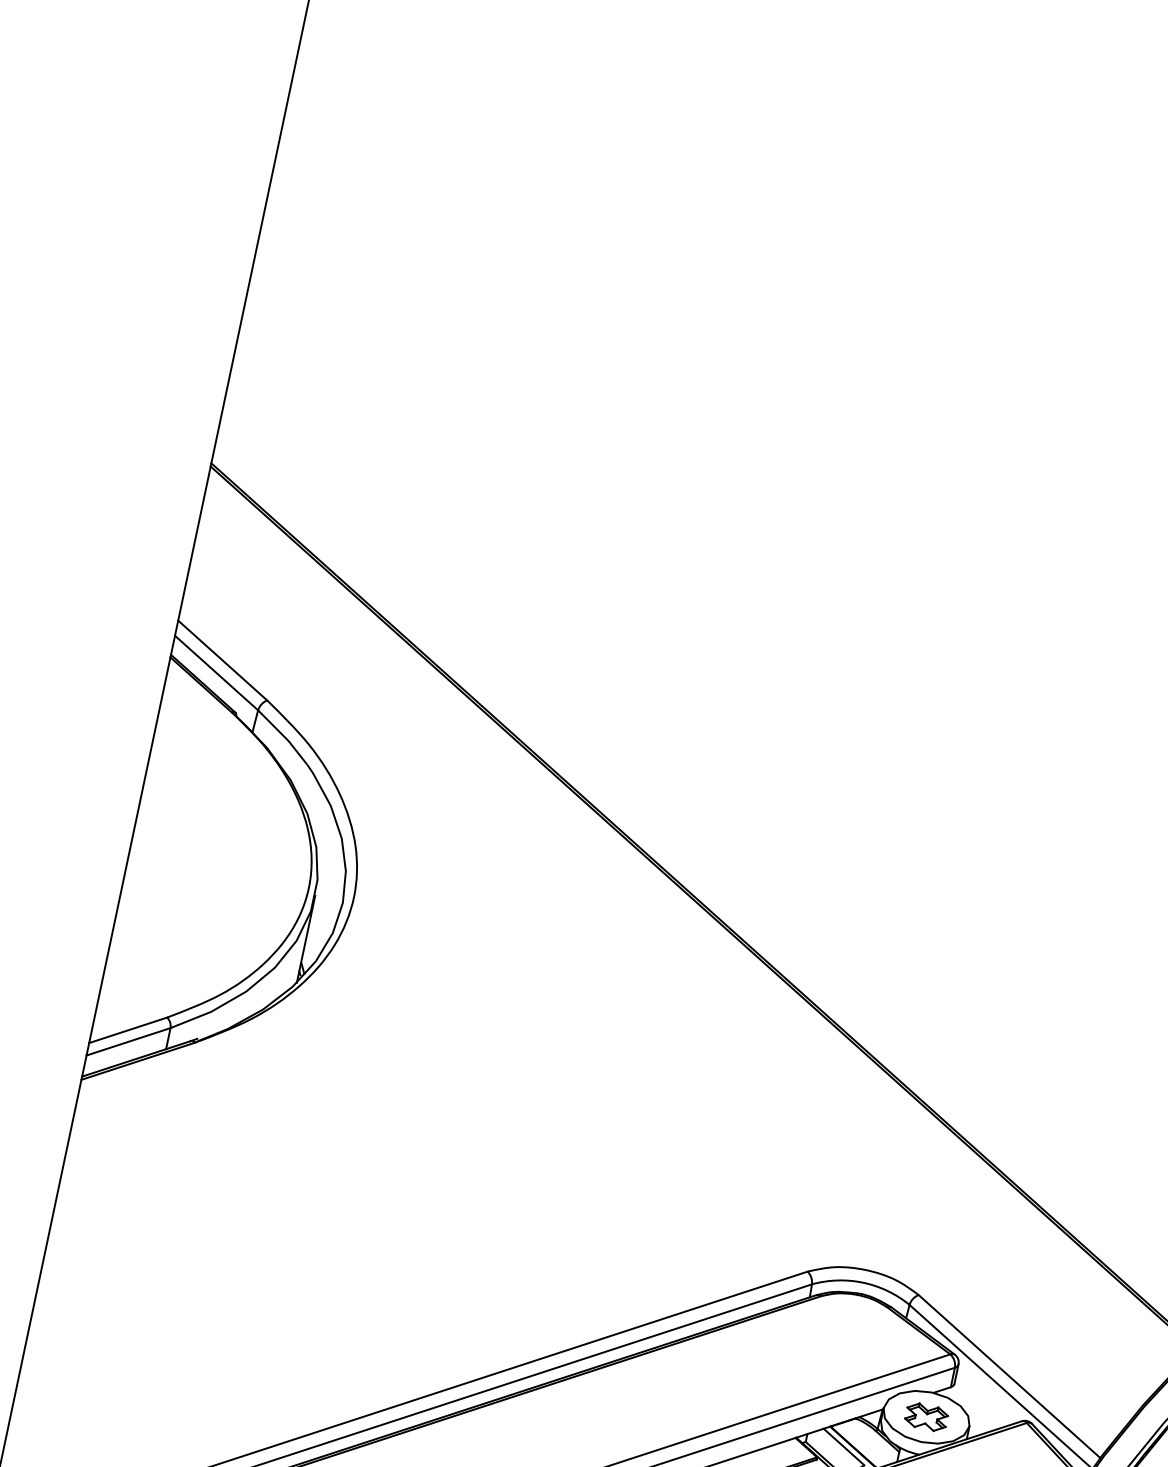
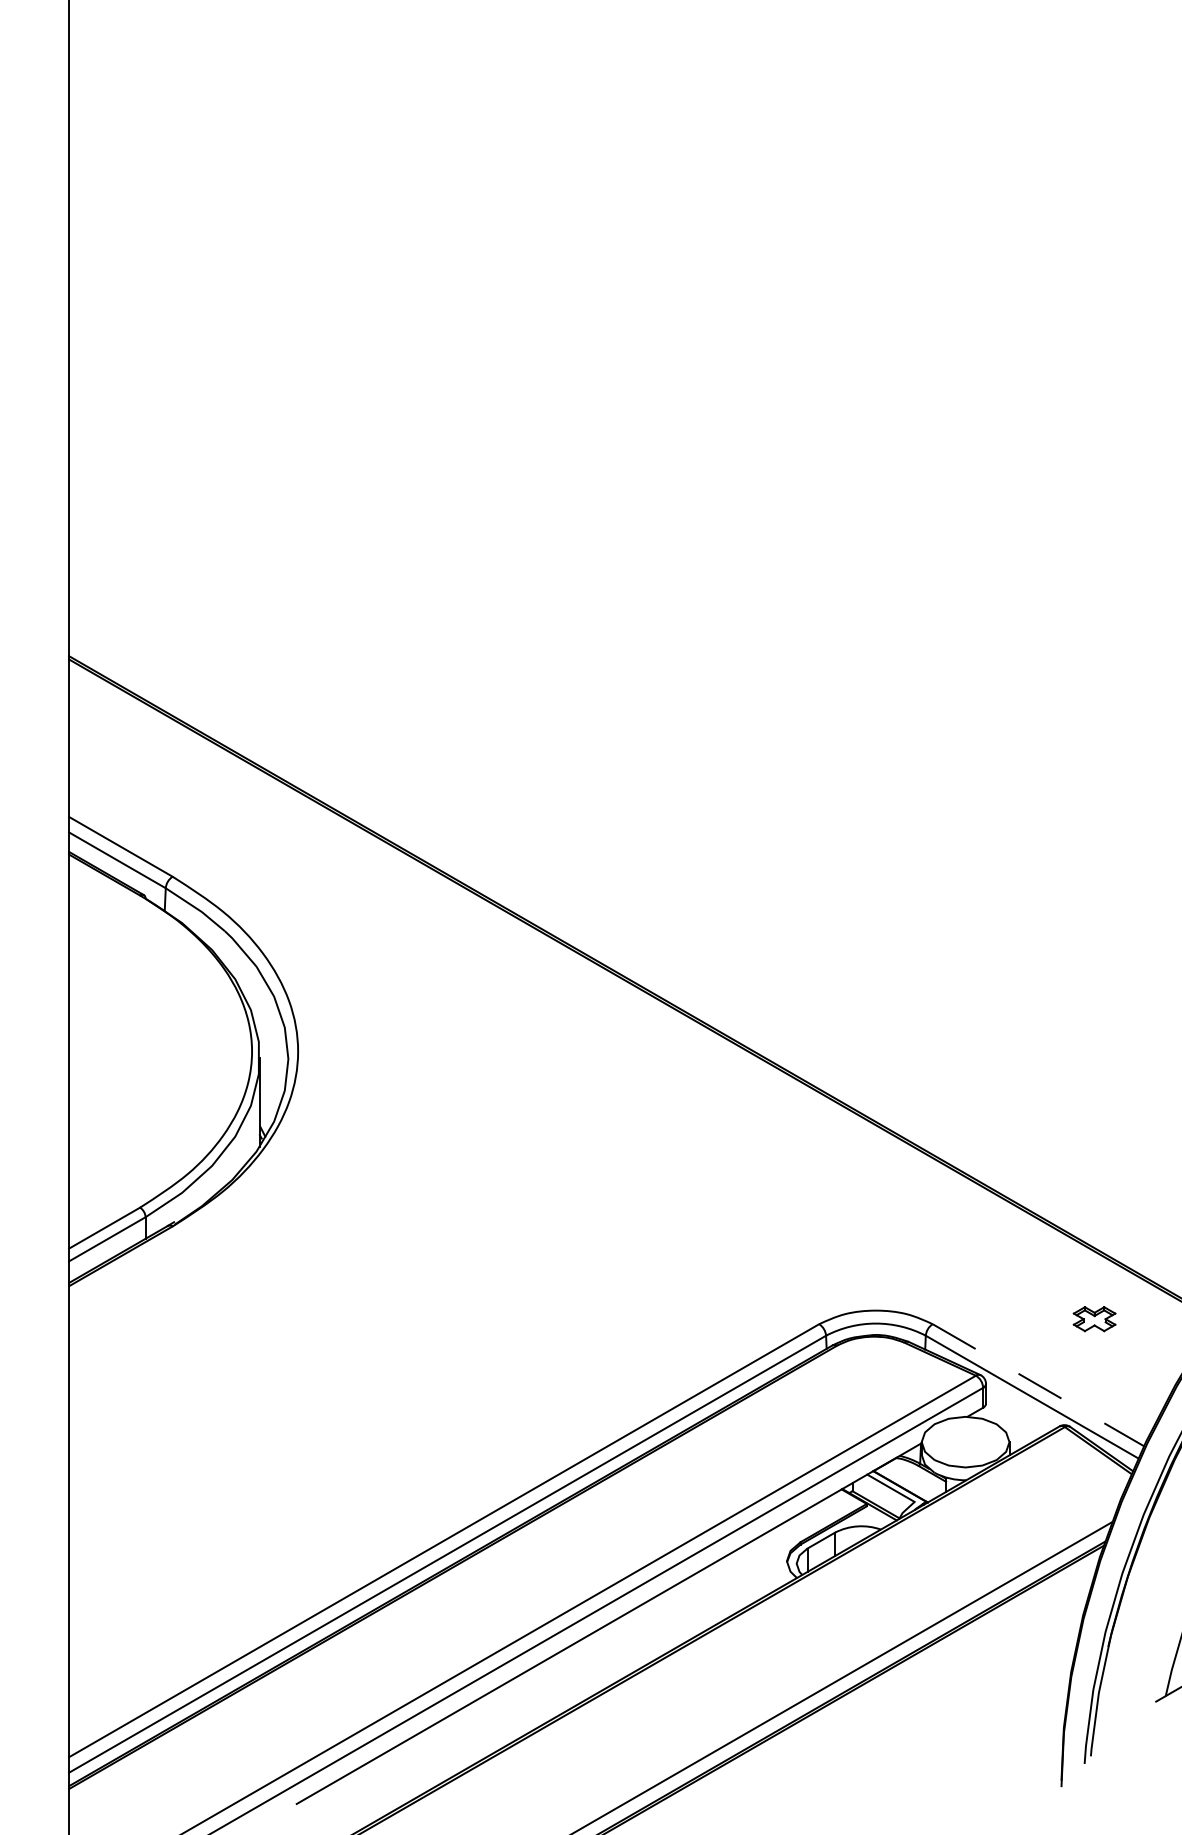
line: (1009, 1376) -> (1038, 1385), solid -> dashed
part: (926, 1417) -> (1094, 1319), moved

